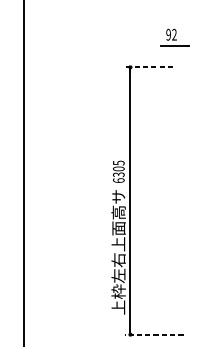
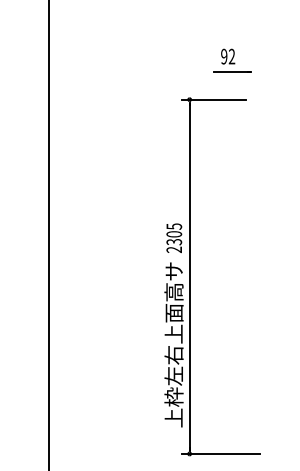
part: (174, 37) -> (232, 60), moved
line: (148, 67) -> (213, 99), dashed -> solid
text: (119, 180) -> (174, 249), 6305 -> 2305
line: (153, 334) -> (220, 453), dashed -> solid

